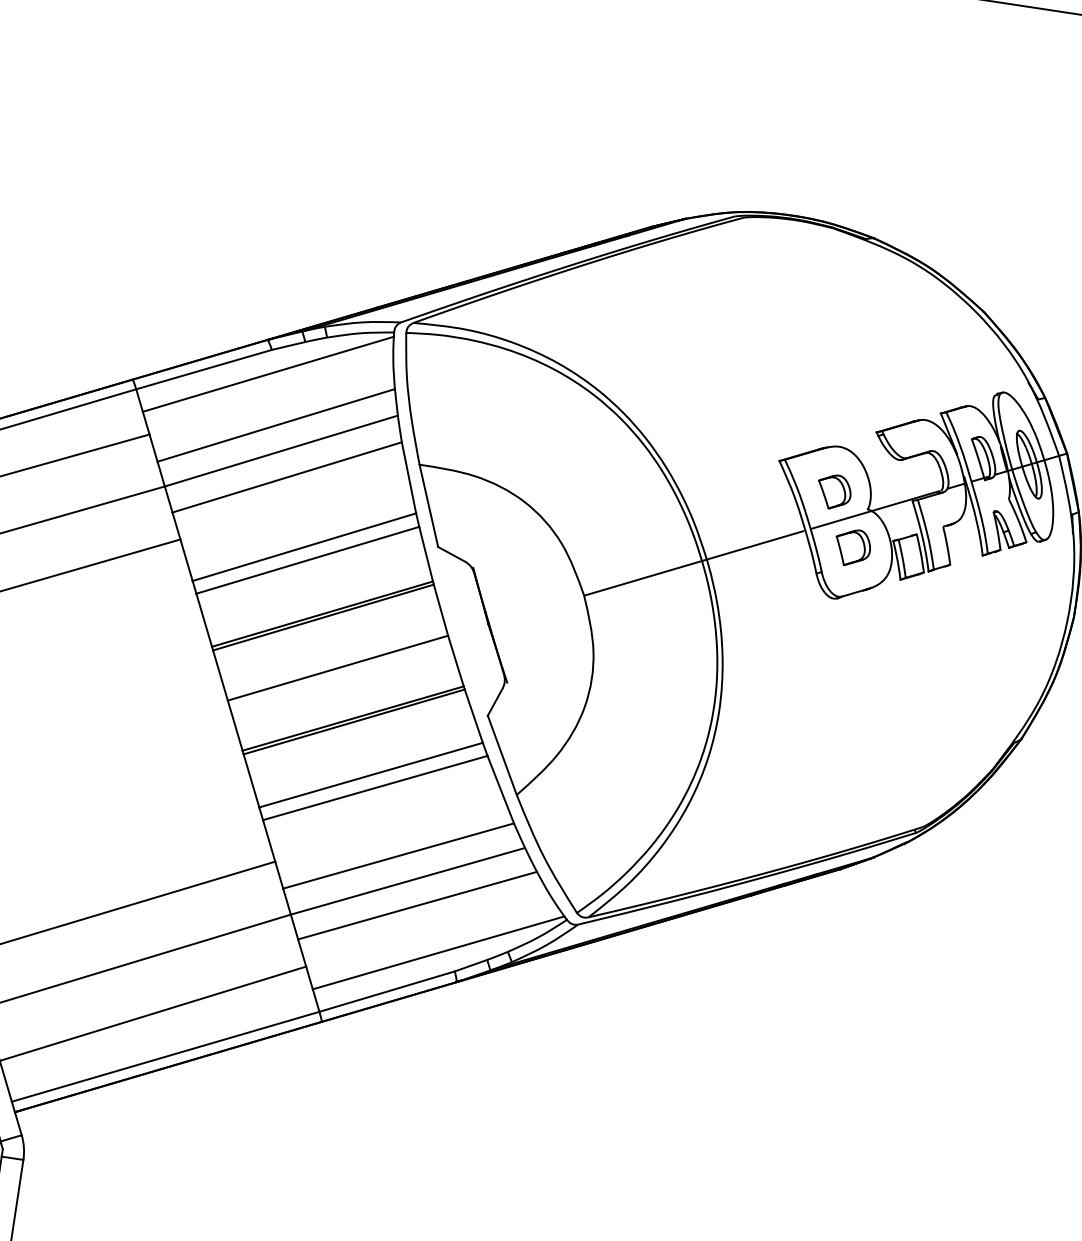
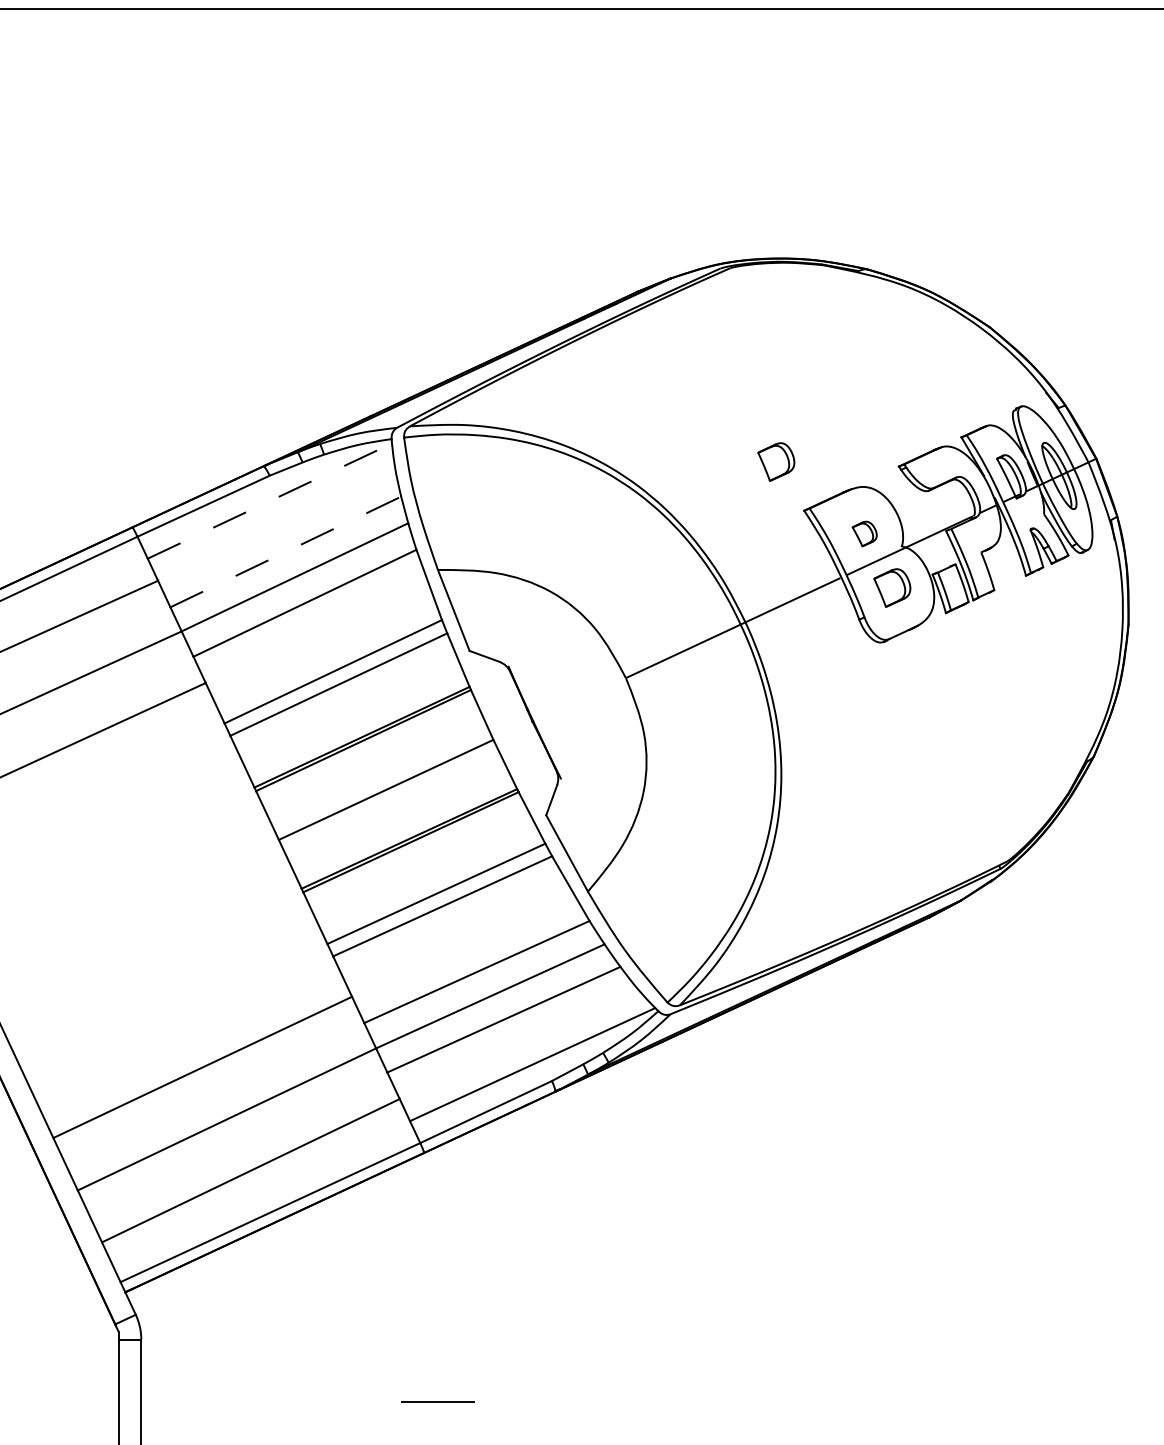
line: (269, 373) -> (270, 500), solid -> dashed
part: (759, 409) -> (776, 461), added
line: (276, 424) -> (285, 551), solid -> dashed
part: (833, 491) -> (864, 533), size x0.7

